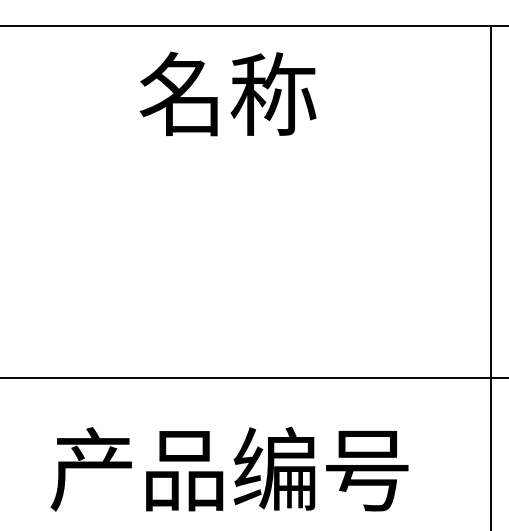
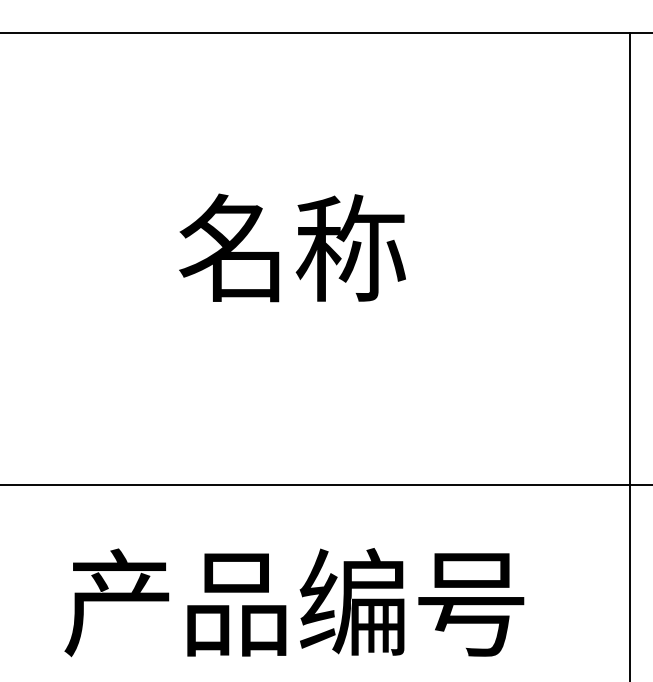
text: (227, 93) -> (291, 247), moved

